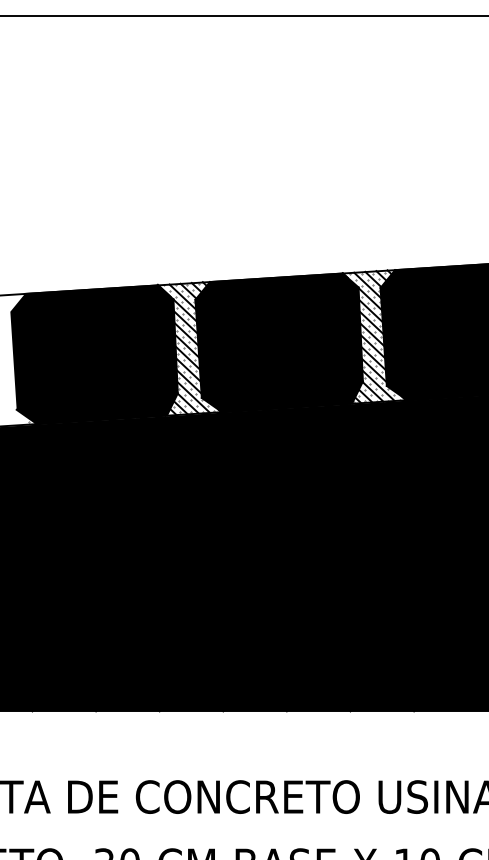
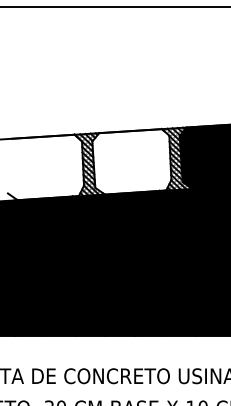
fill: (278, 342) -> (131, 161), removed
fill: (94, 354) -> (44, 167), removed

